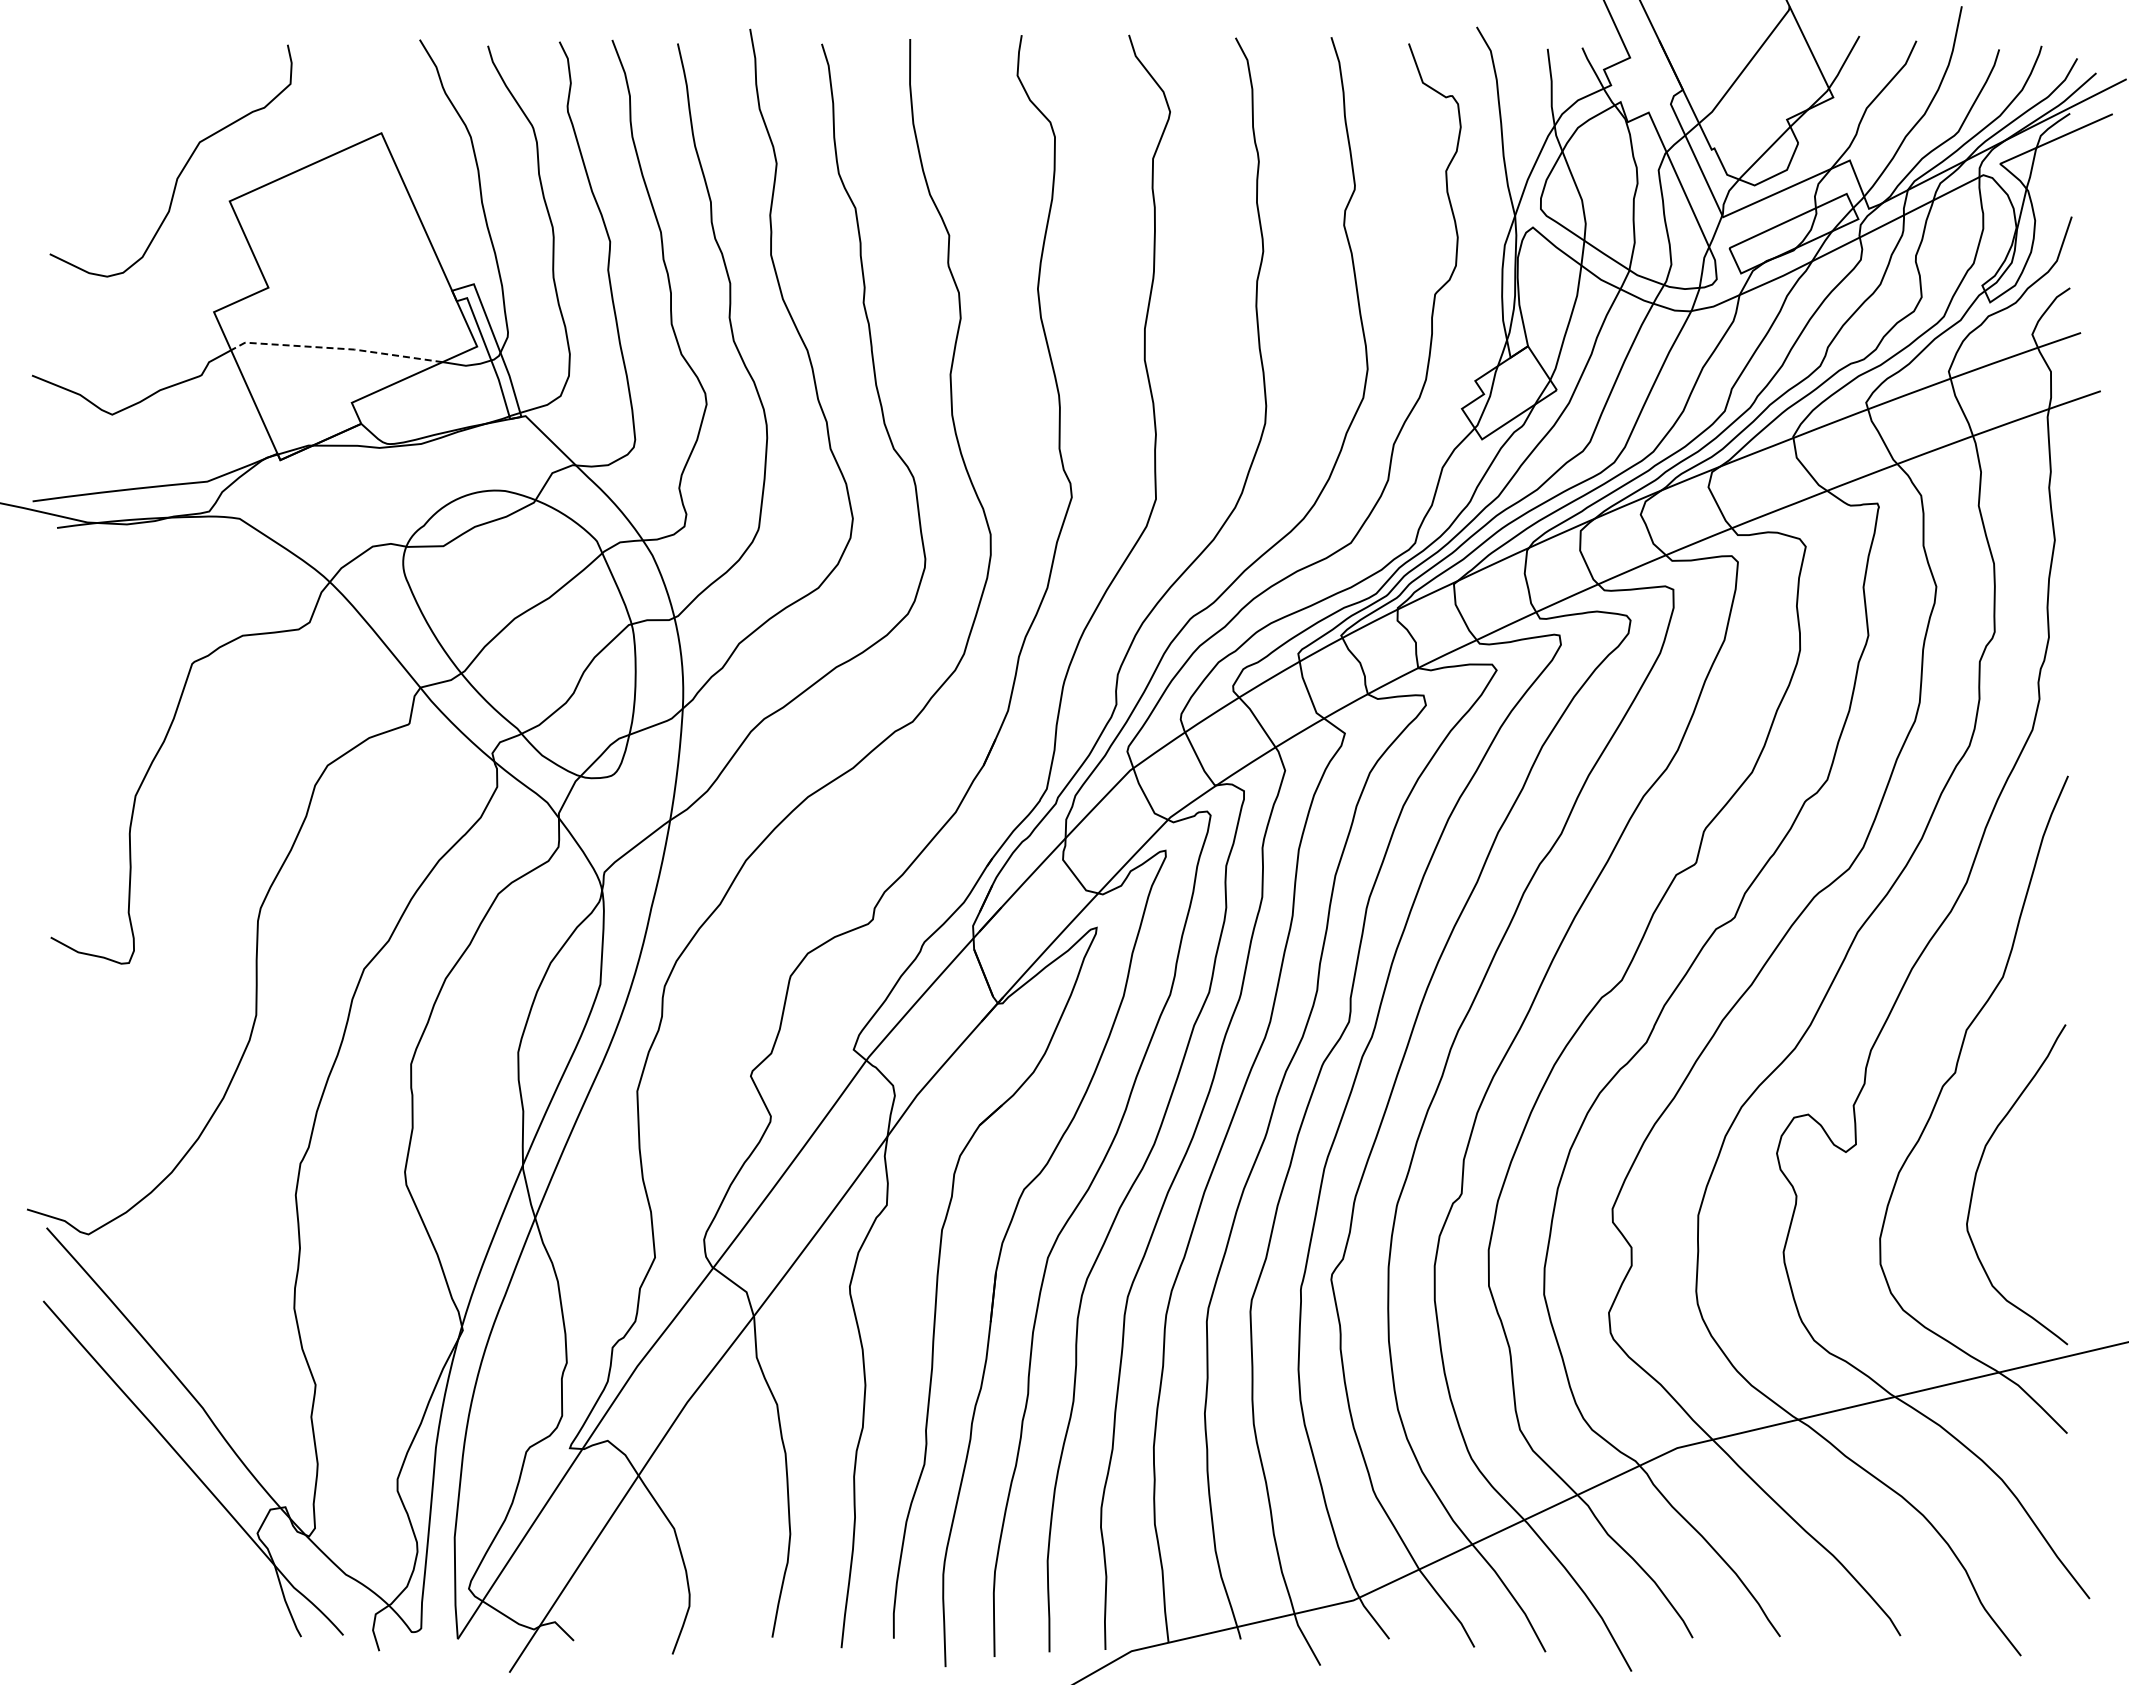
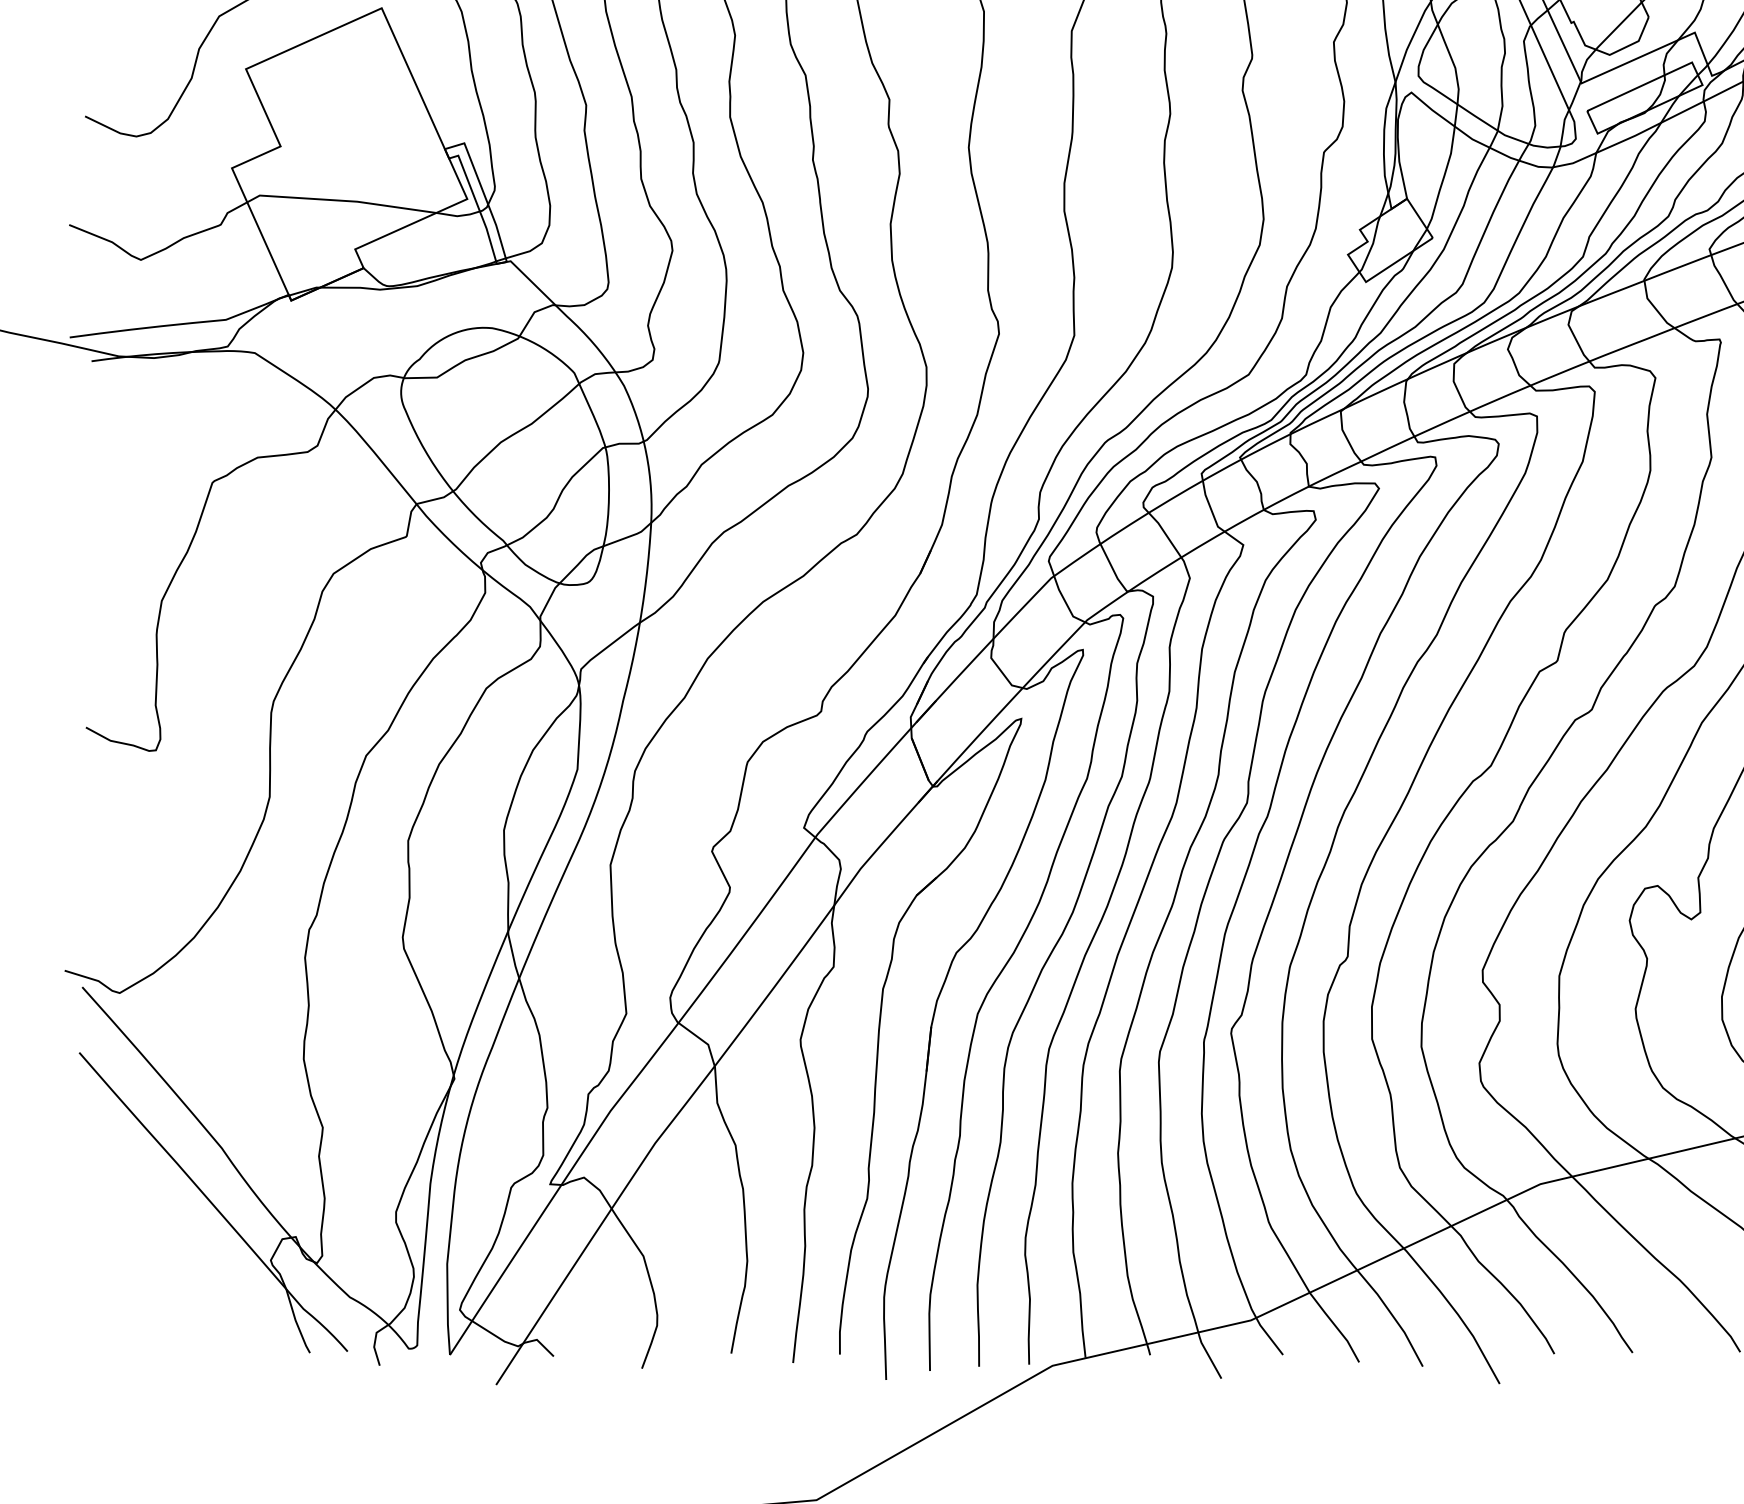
line: (336, 348) -> (341, 200), dashed -> solid

